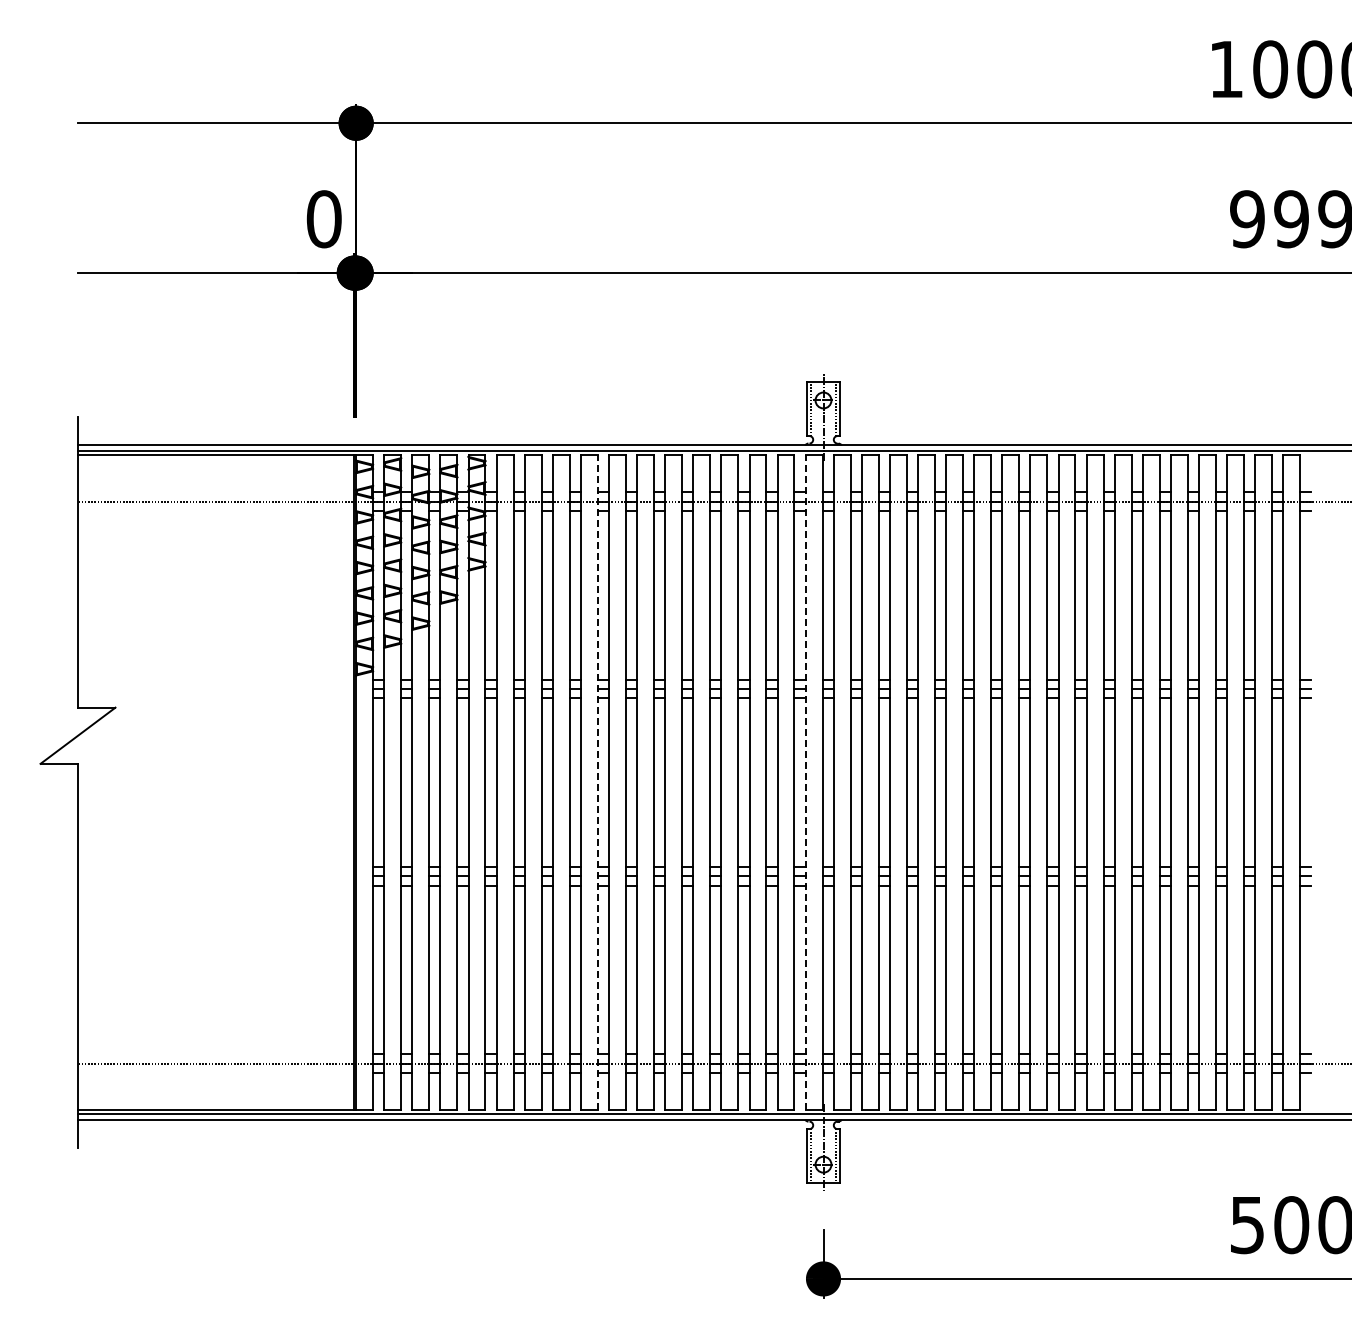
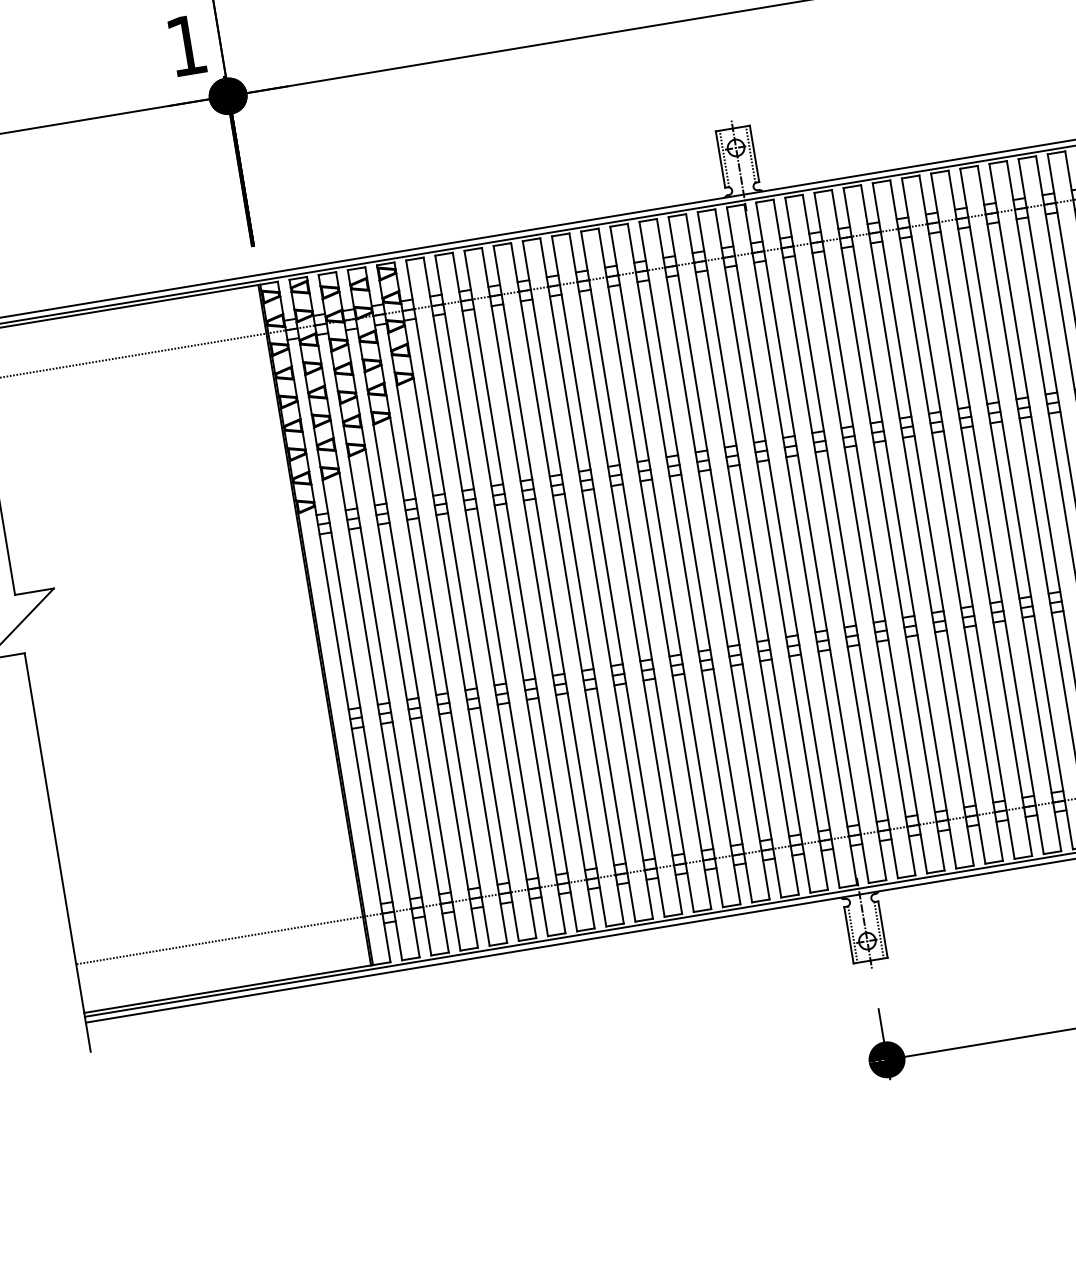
text: (323, 219) -> (186, 46), 0 -> 1
line: (597, 782) -> (567, 583), dashed -> solid
line: (805, 782) -> (783, 547), dashed -> solid

